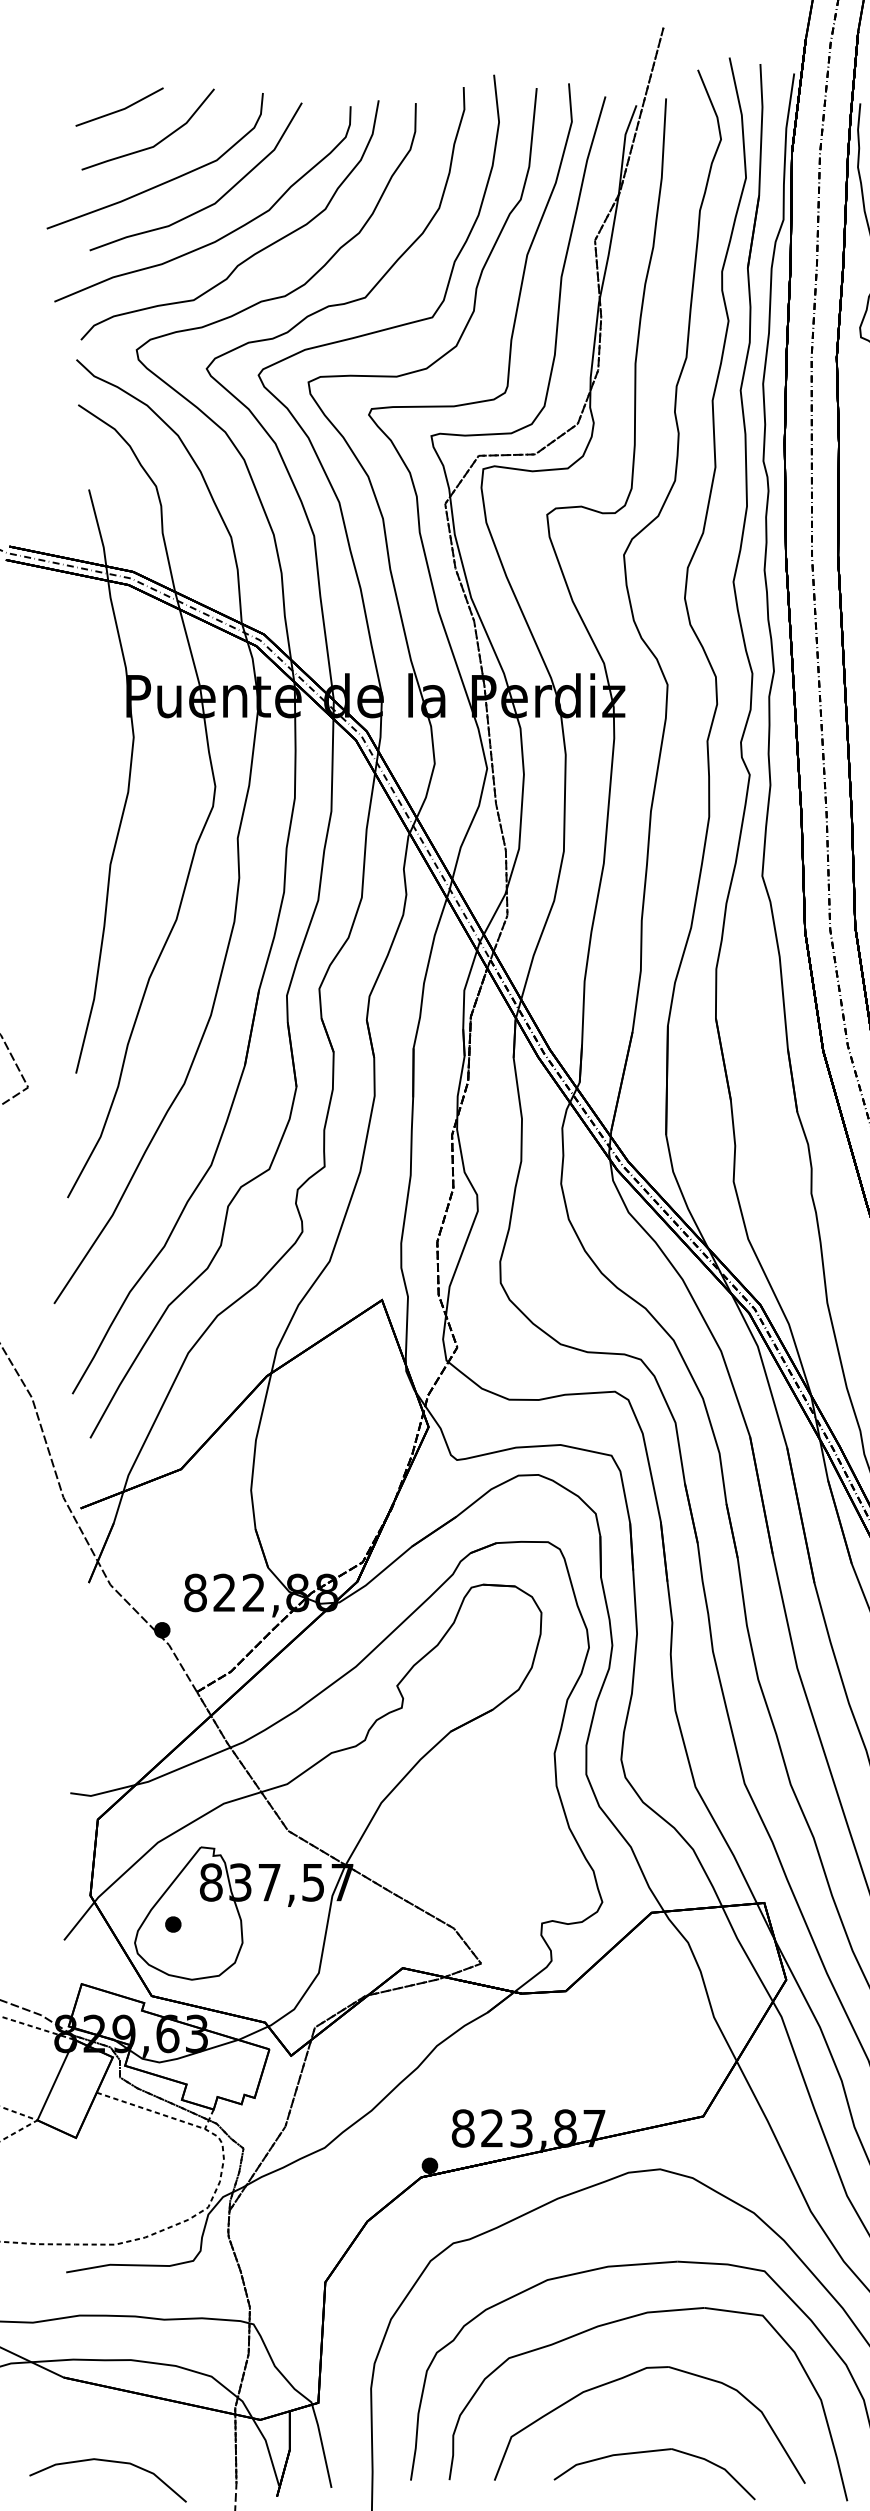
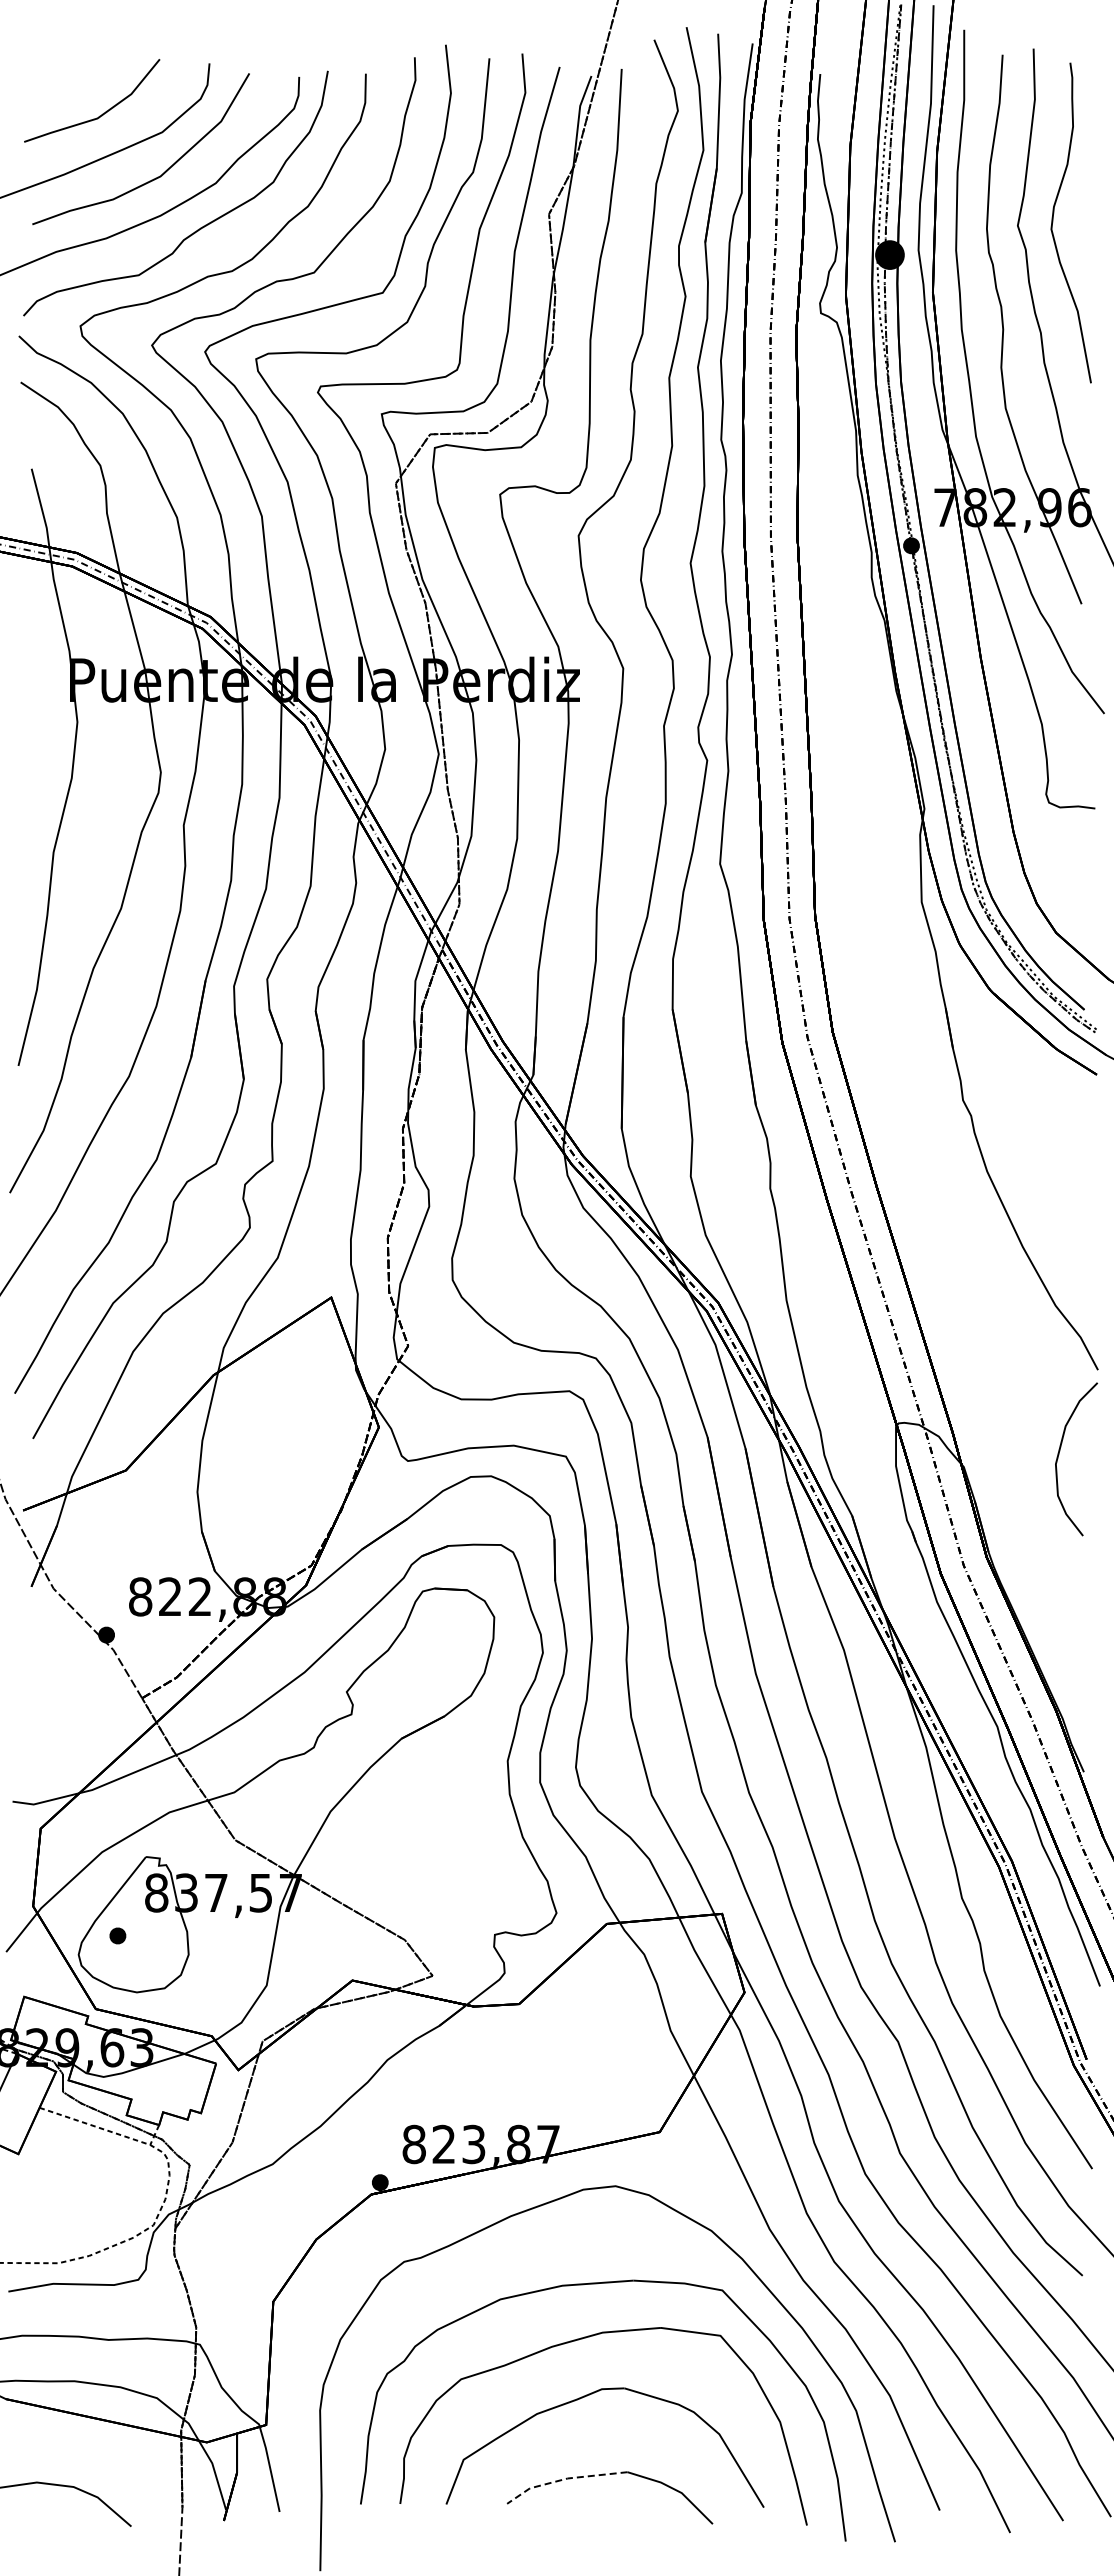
line: (121, 108) -> (64, 79), removed
line: (609, 2456) -> (563, 2479), solid -> dashed

